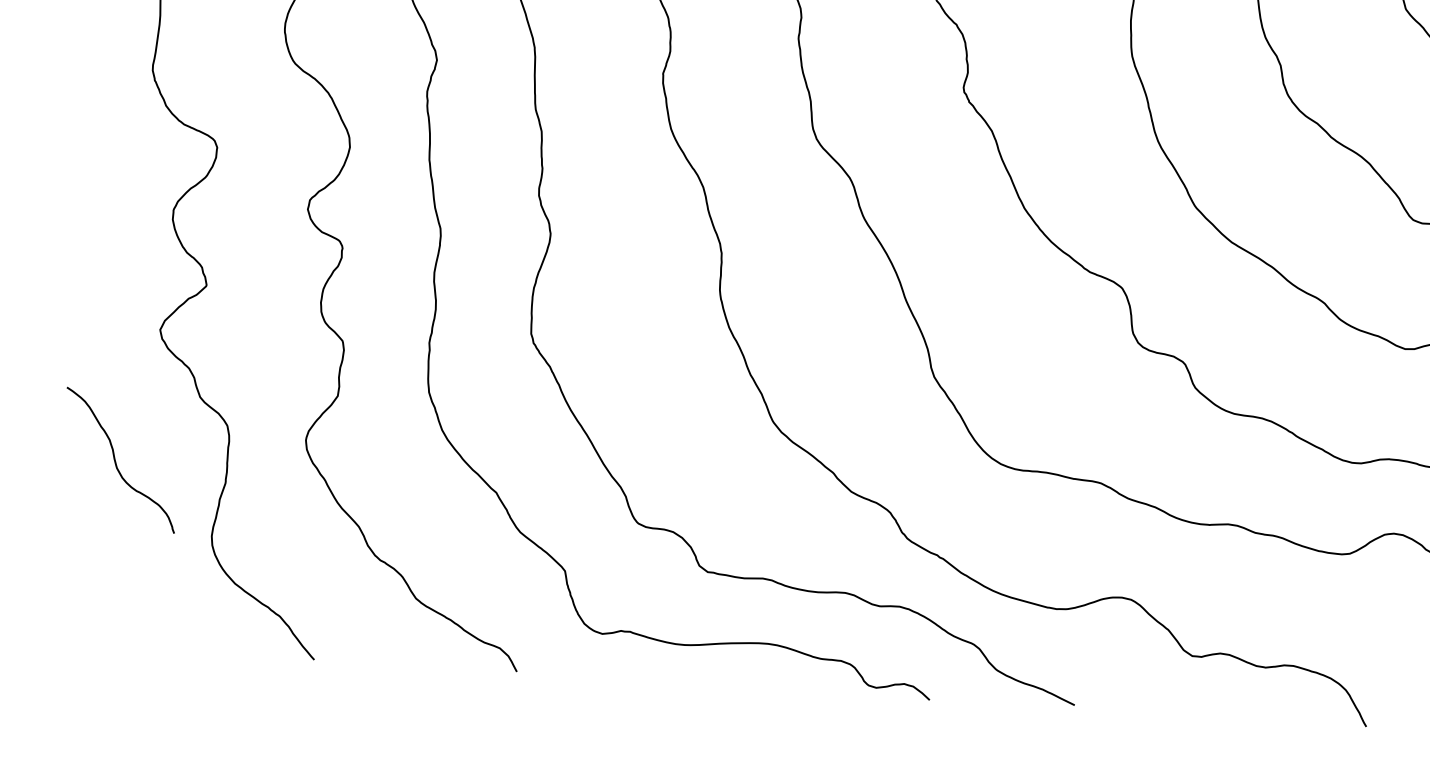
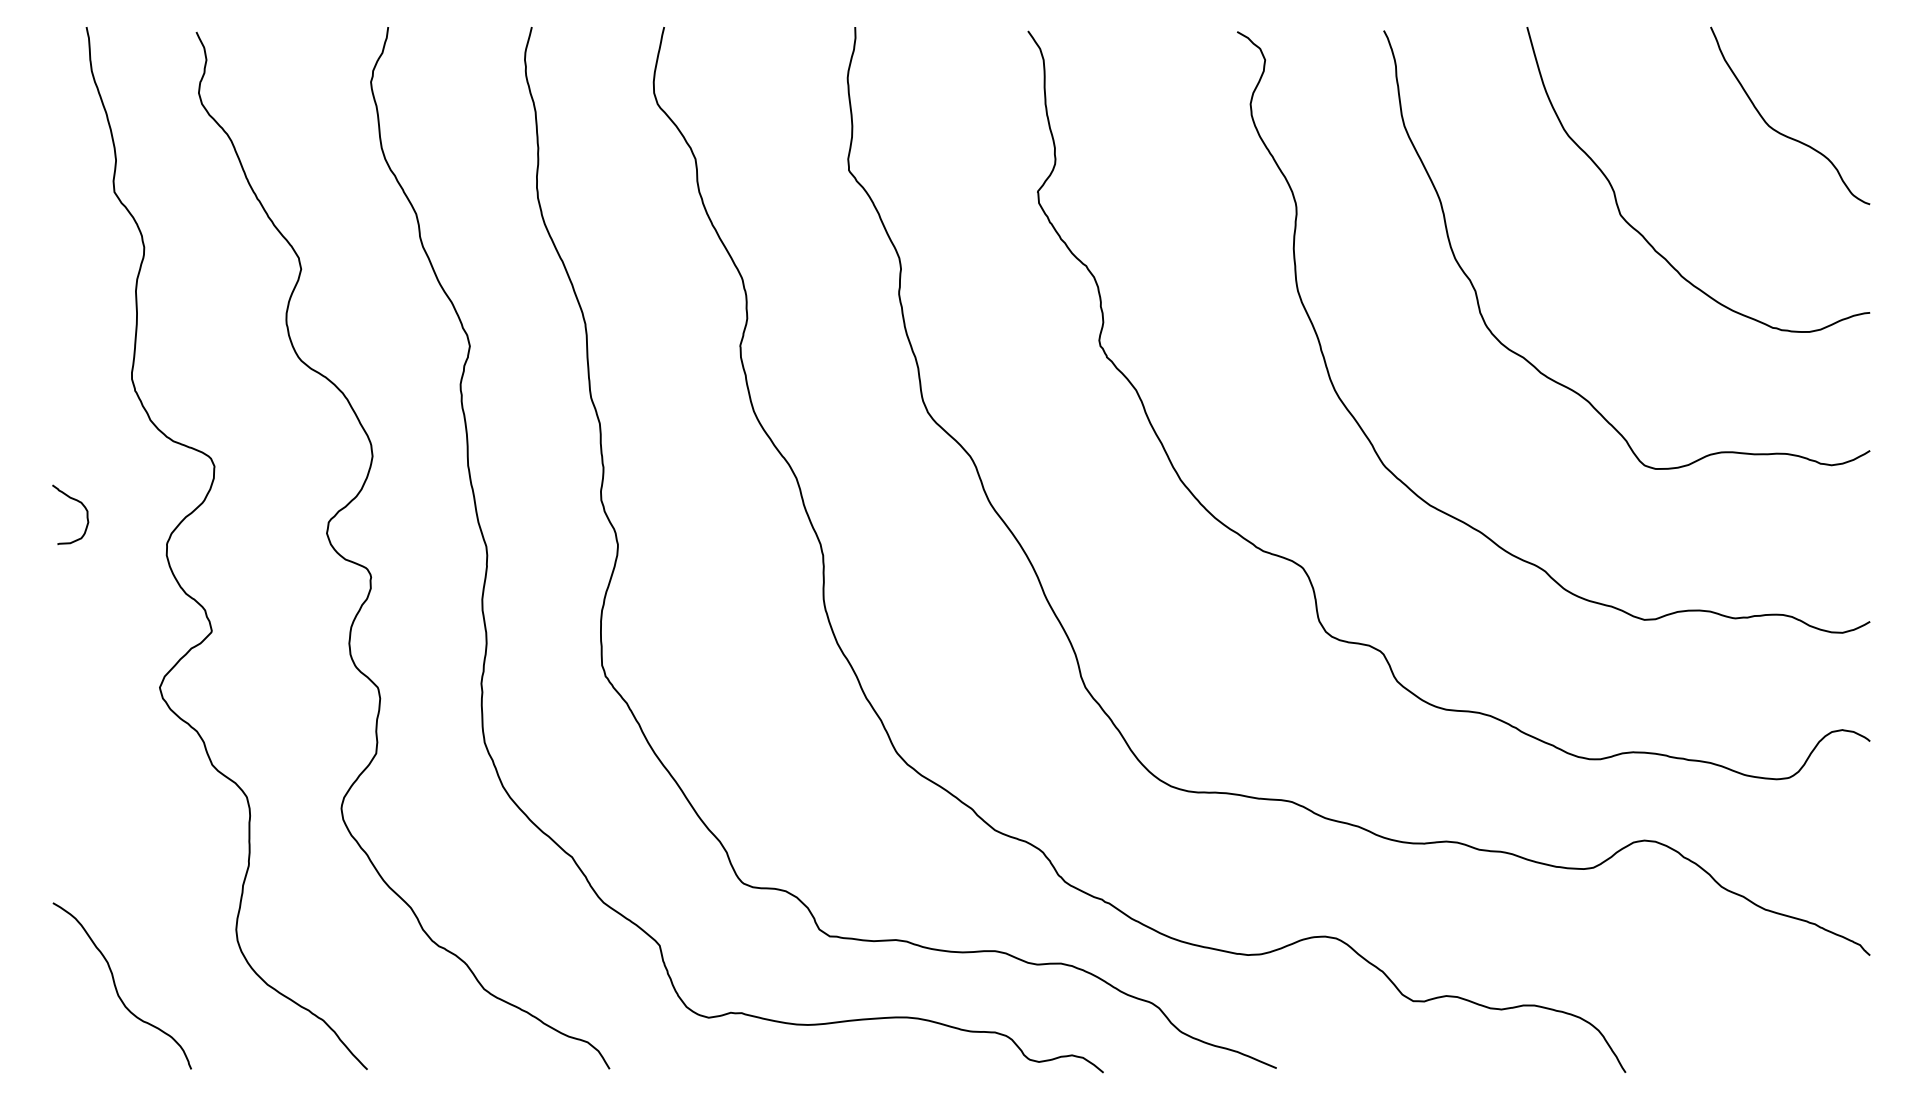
curve: (100, 169) -> (76, 501), added
curve: (115, 460) -> (116, 986), moved

